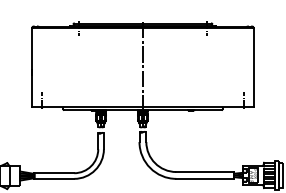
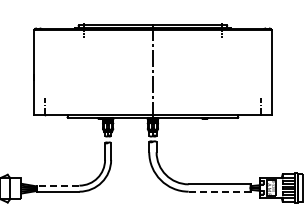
line: (53, 173) -> (57, 185), solid -> dashed
line: (205, 178) -> (219, 191), solid -> dashed

